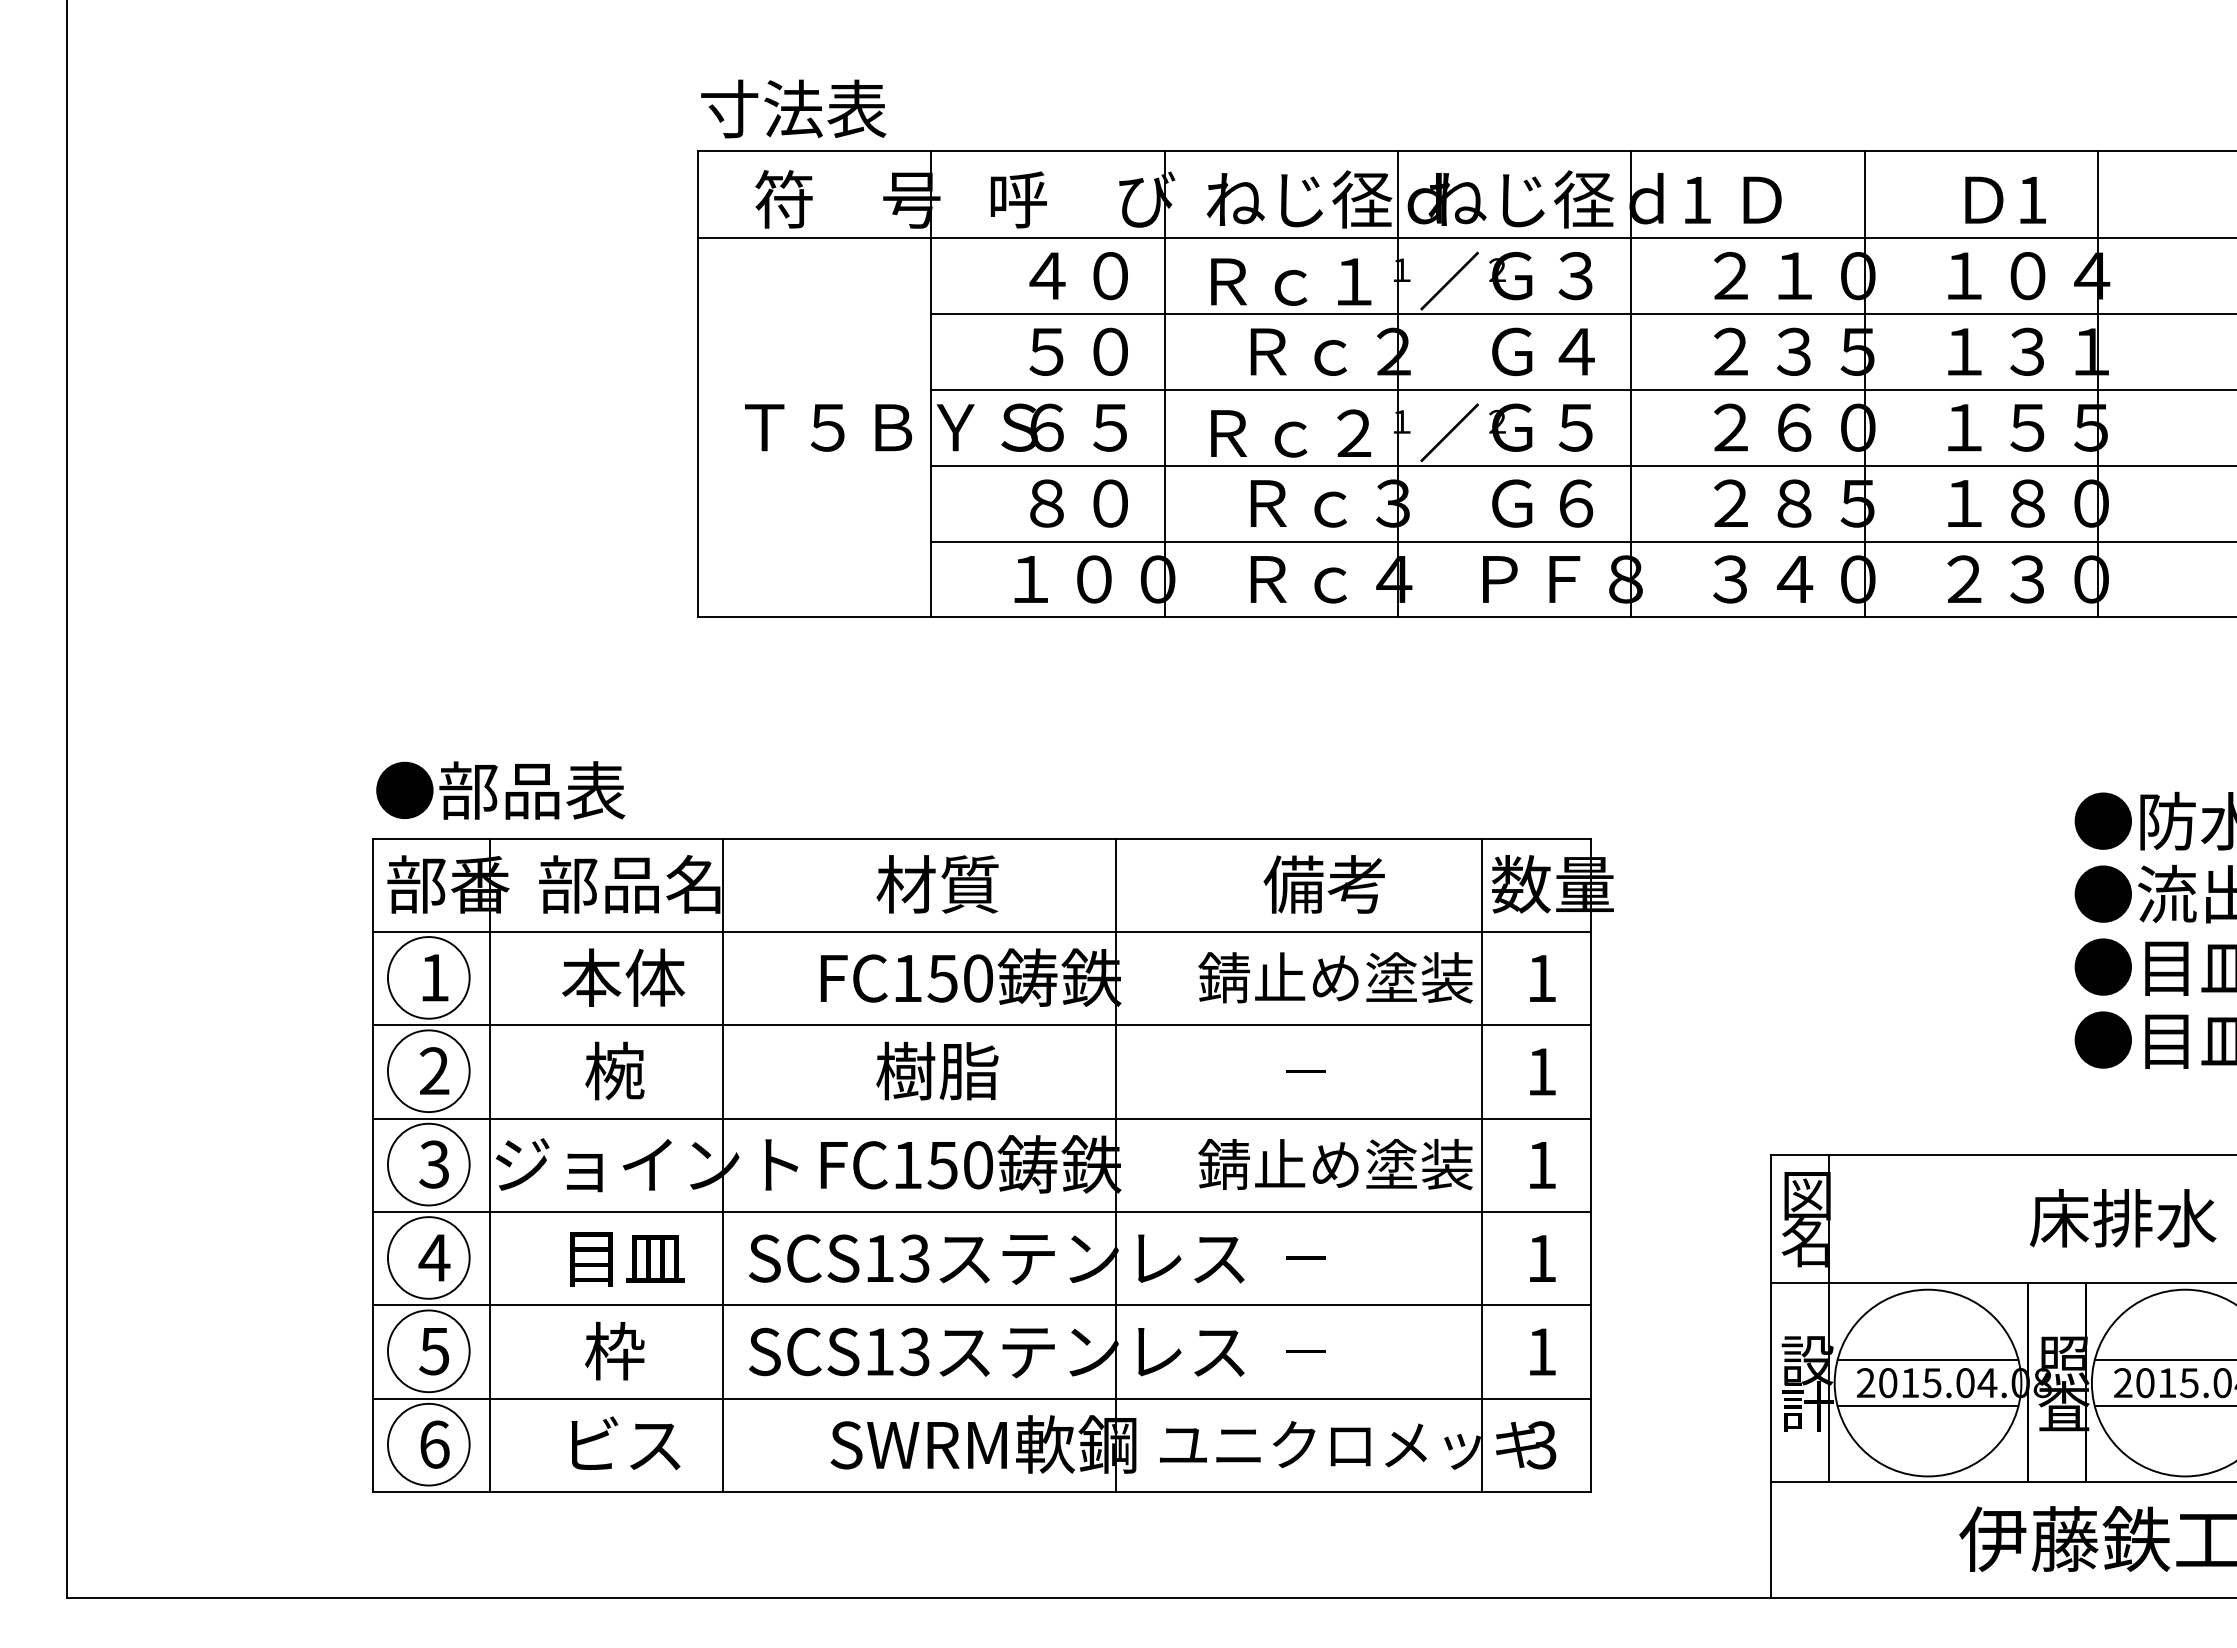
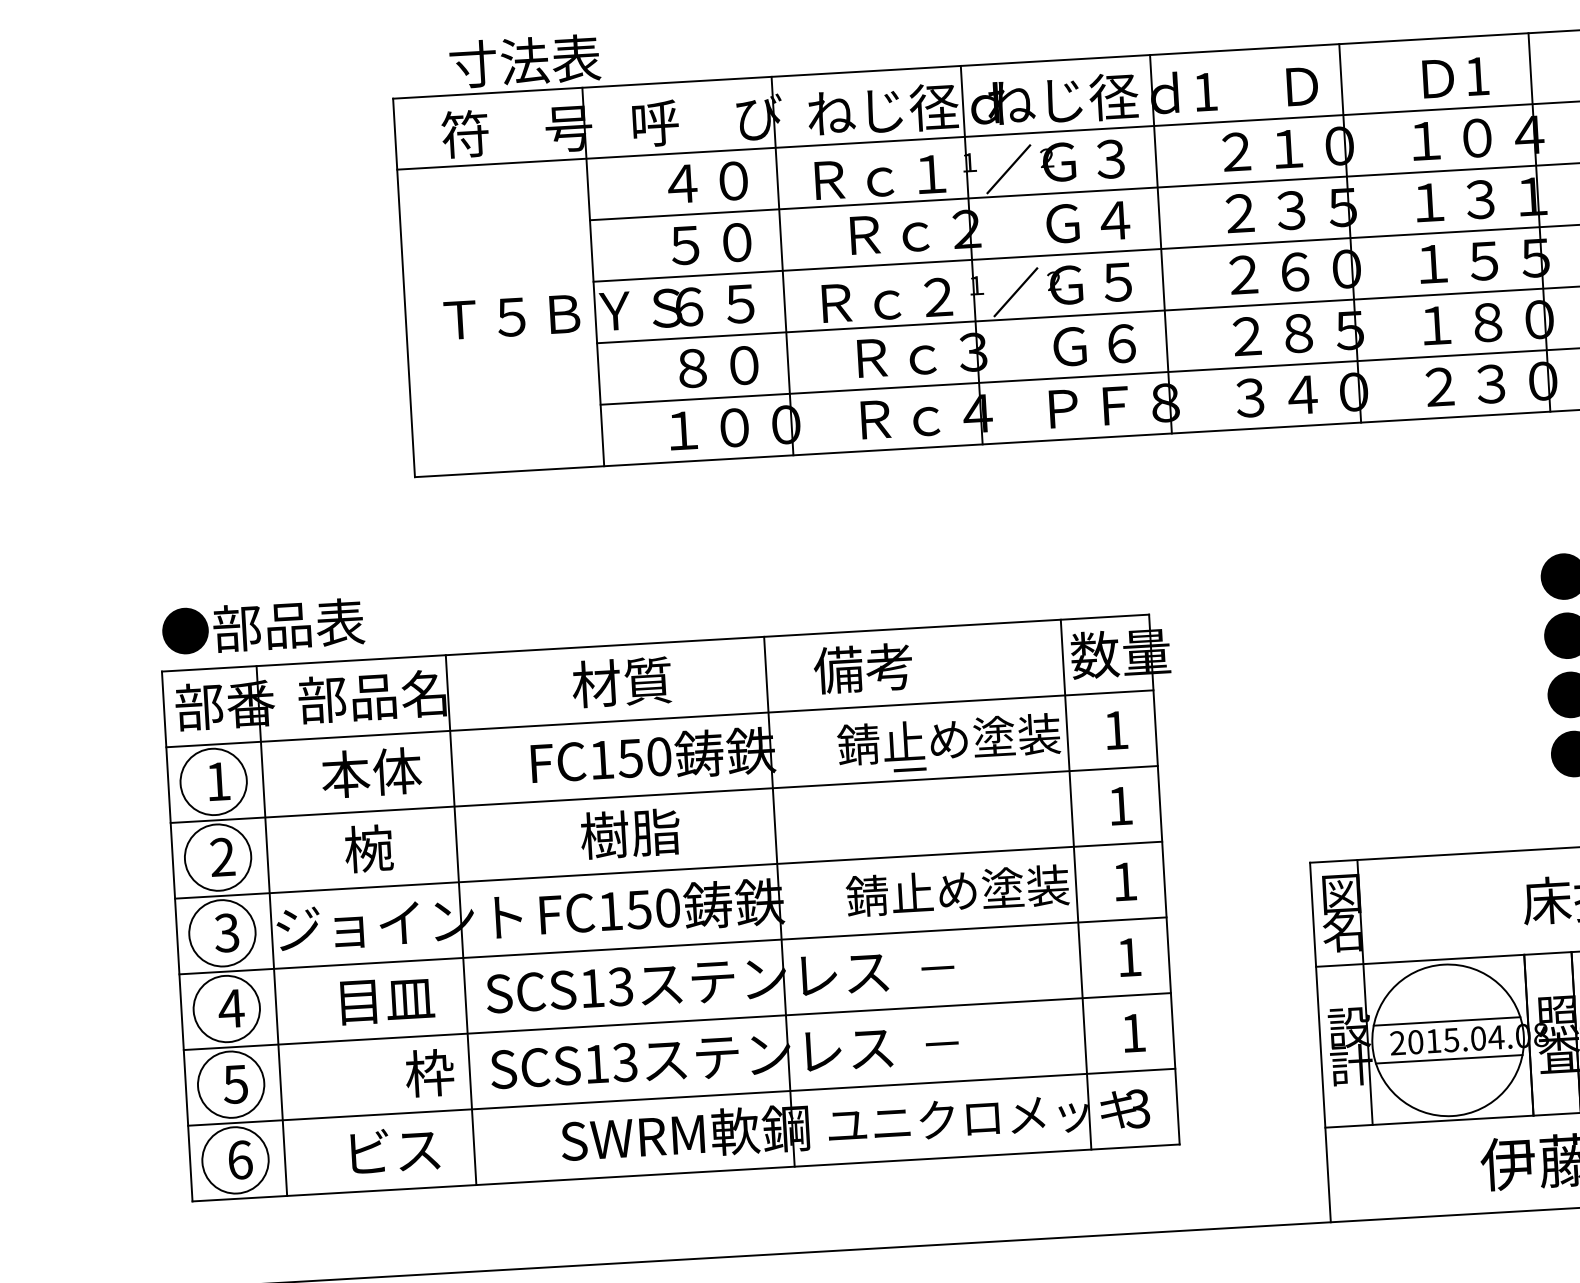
text: (793, 108) -> (524, 60), moved
text: (1762, 199) -> (1302, 85), moved
text: (1323, 884) -> (862, 668), moved
text: (1305, 1071) -> (909, 769), moved
text: (614, 1350) -> (429, 1072), moved

